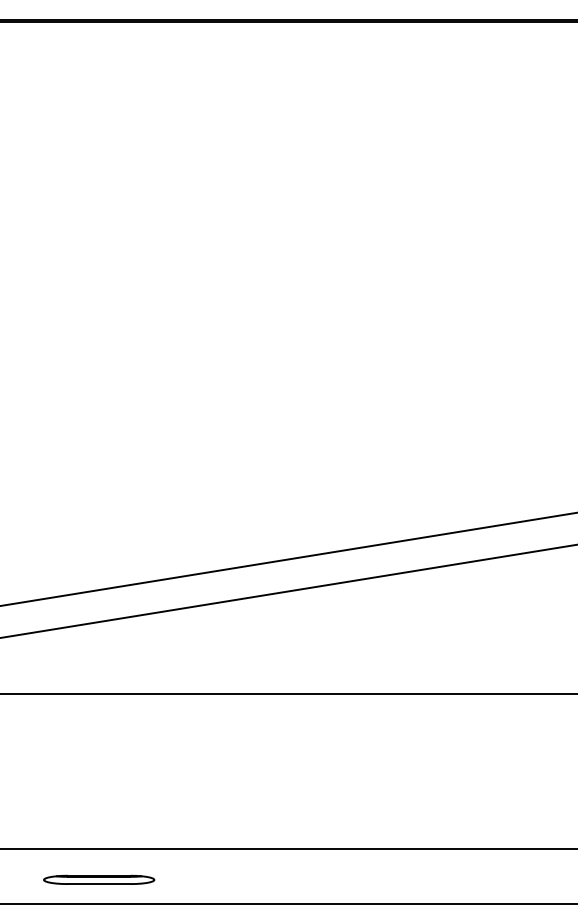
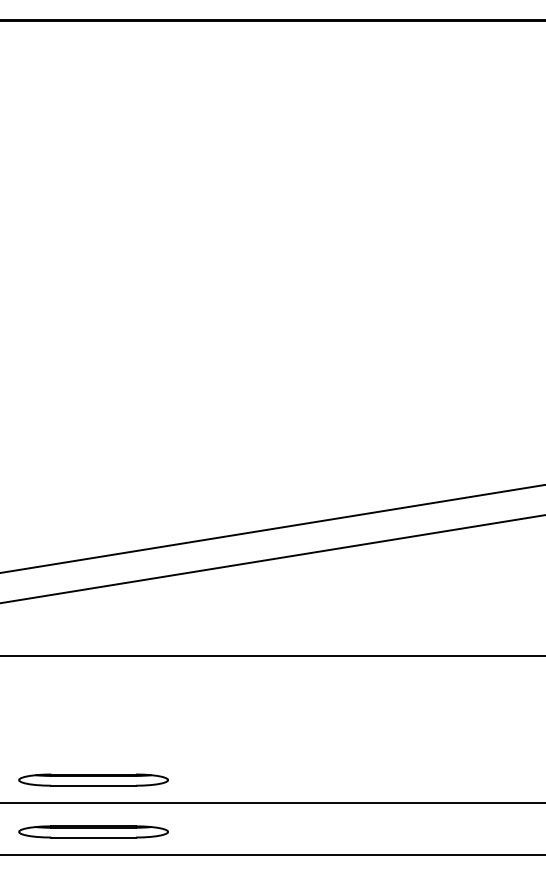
part: (99, 824) -> (93, 779), added
part: (99, 879) -> (93, 831), size x1.43

